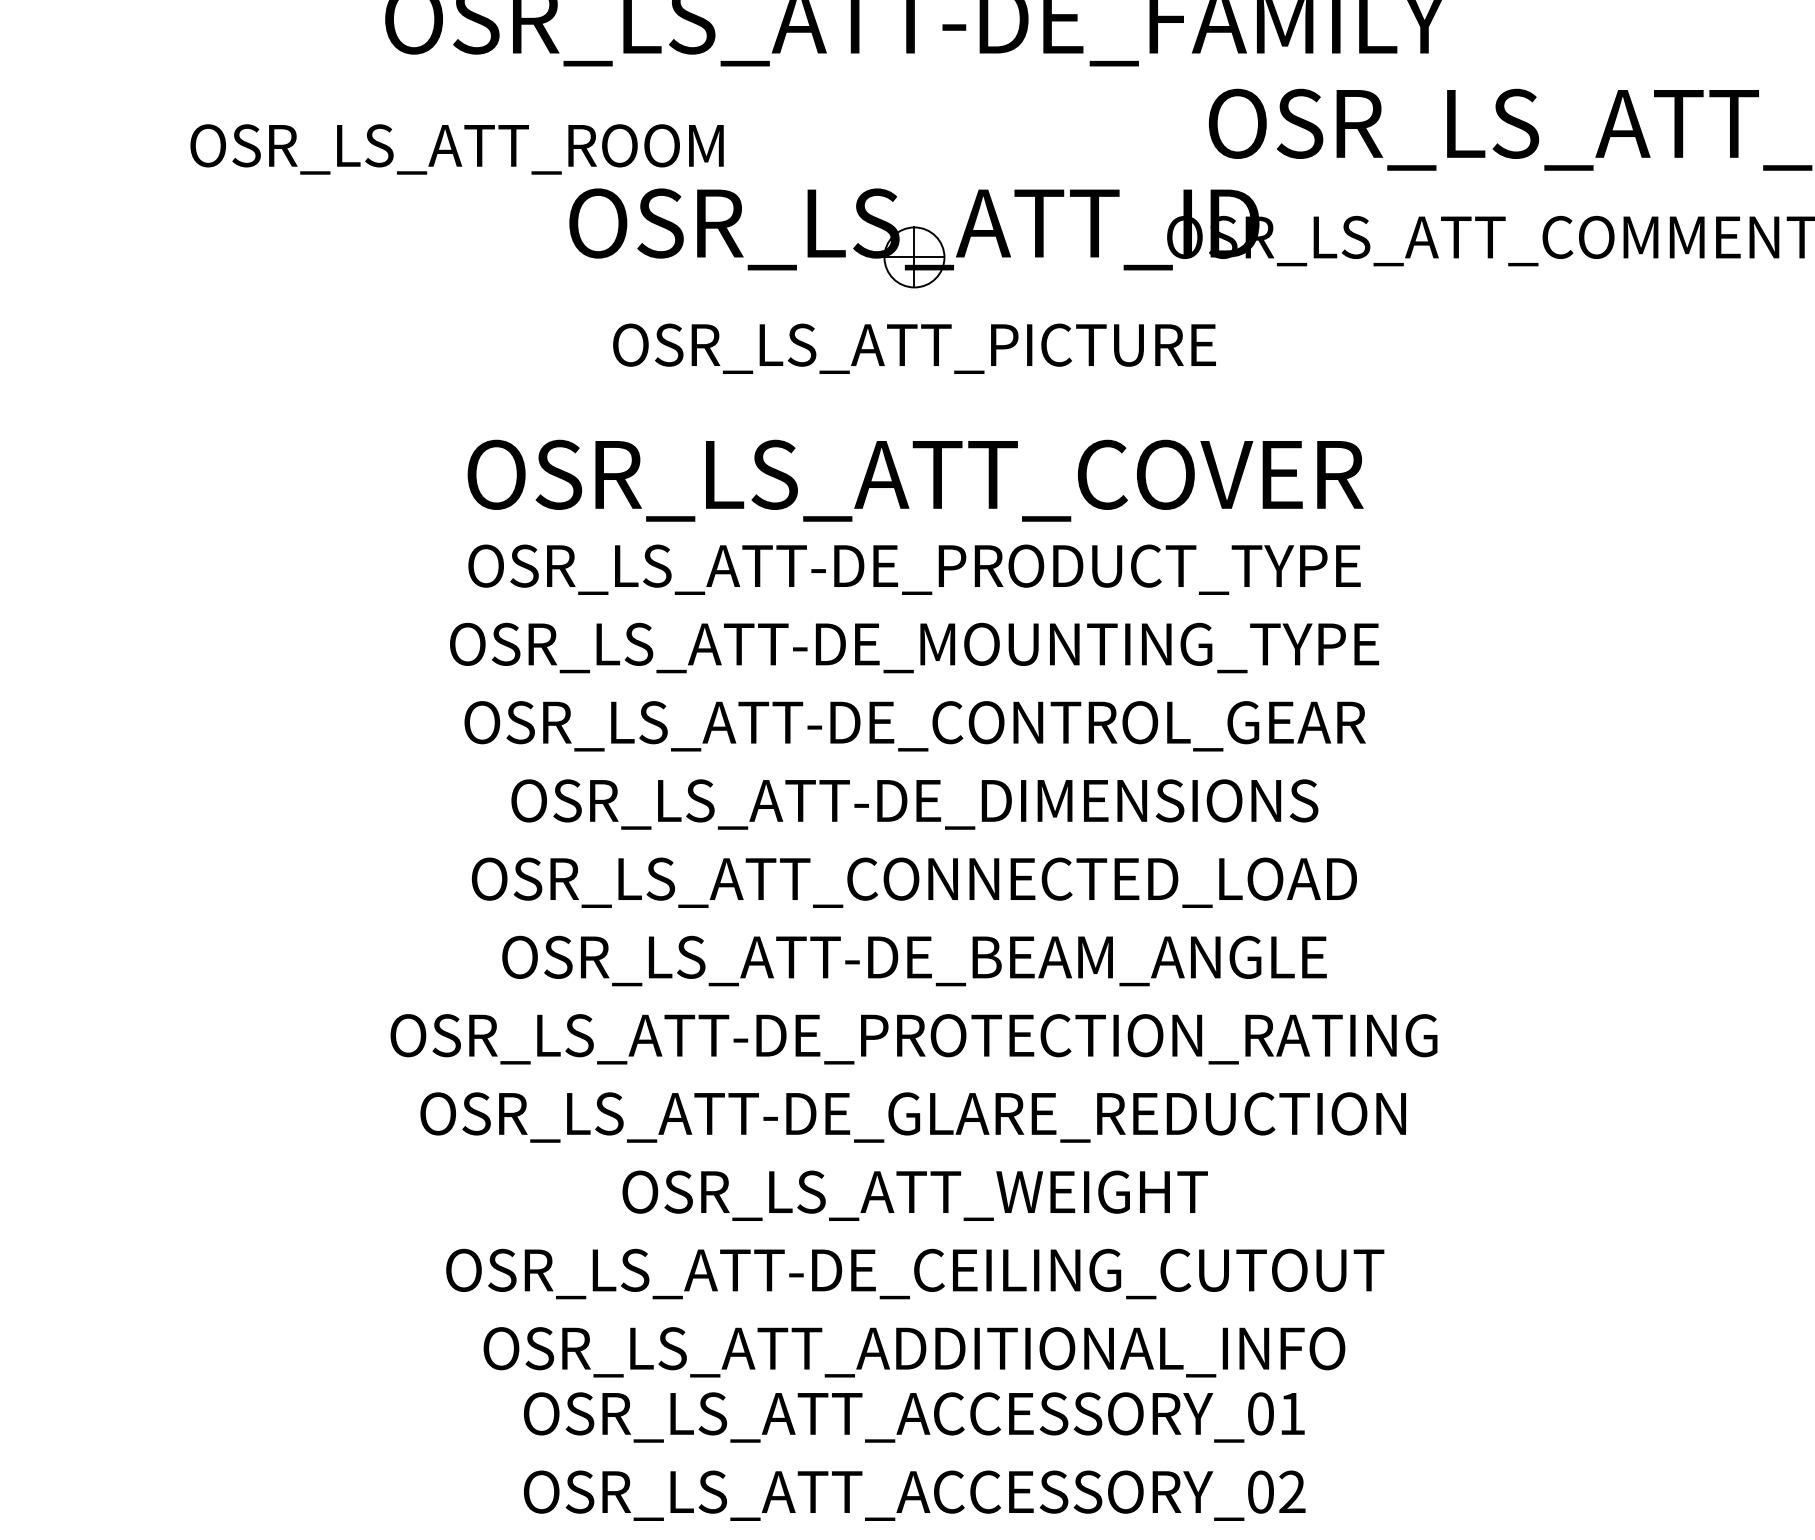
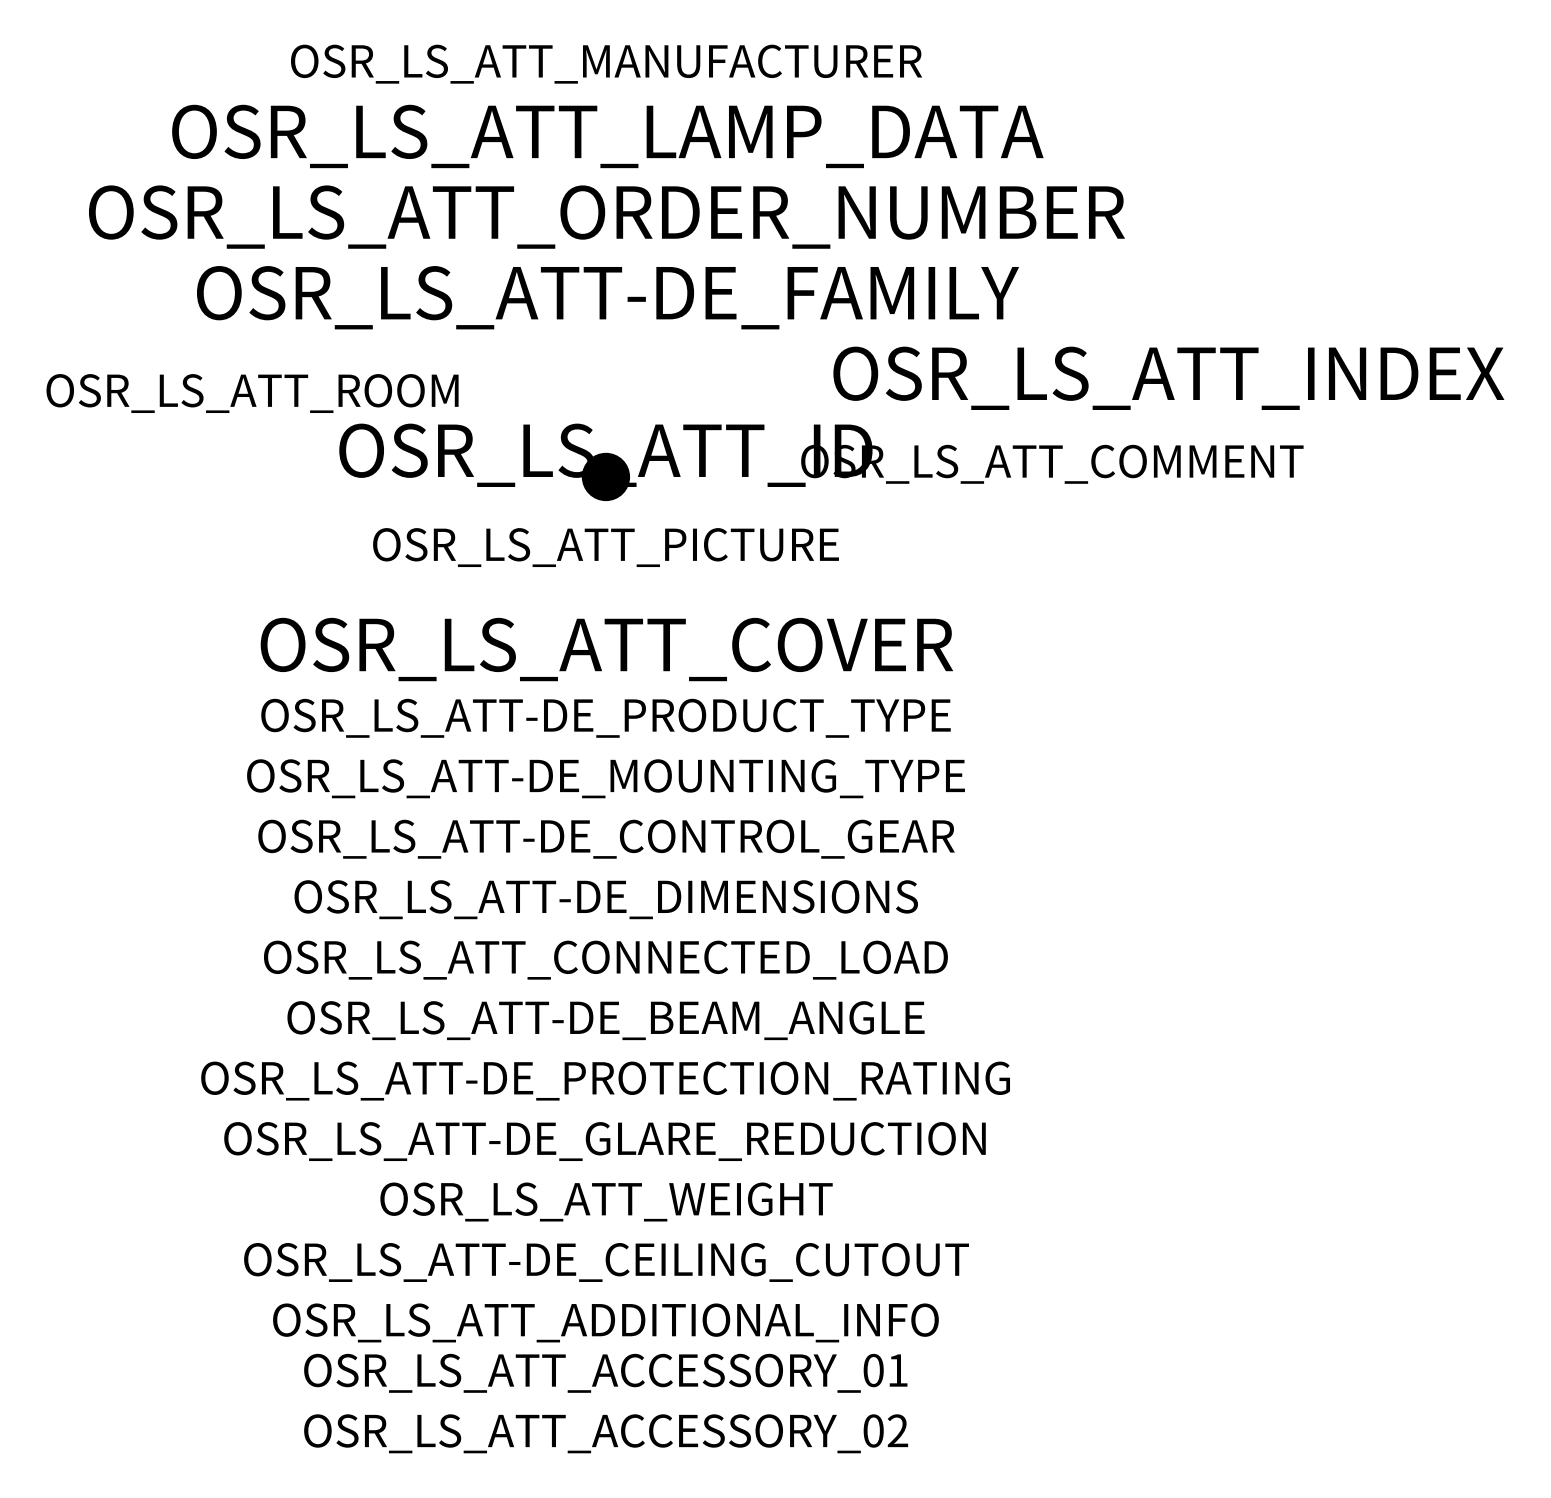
fill: (913, 256) -> (605, 476), added

